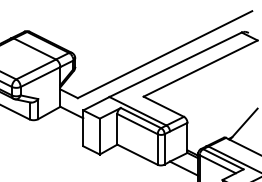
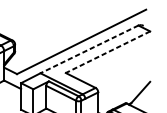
line: (175, 64) -> (89, 49), solid -> dashed
line: (200, 68) -> (107, 52), solid -> dashed

